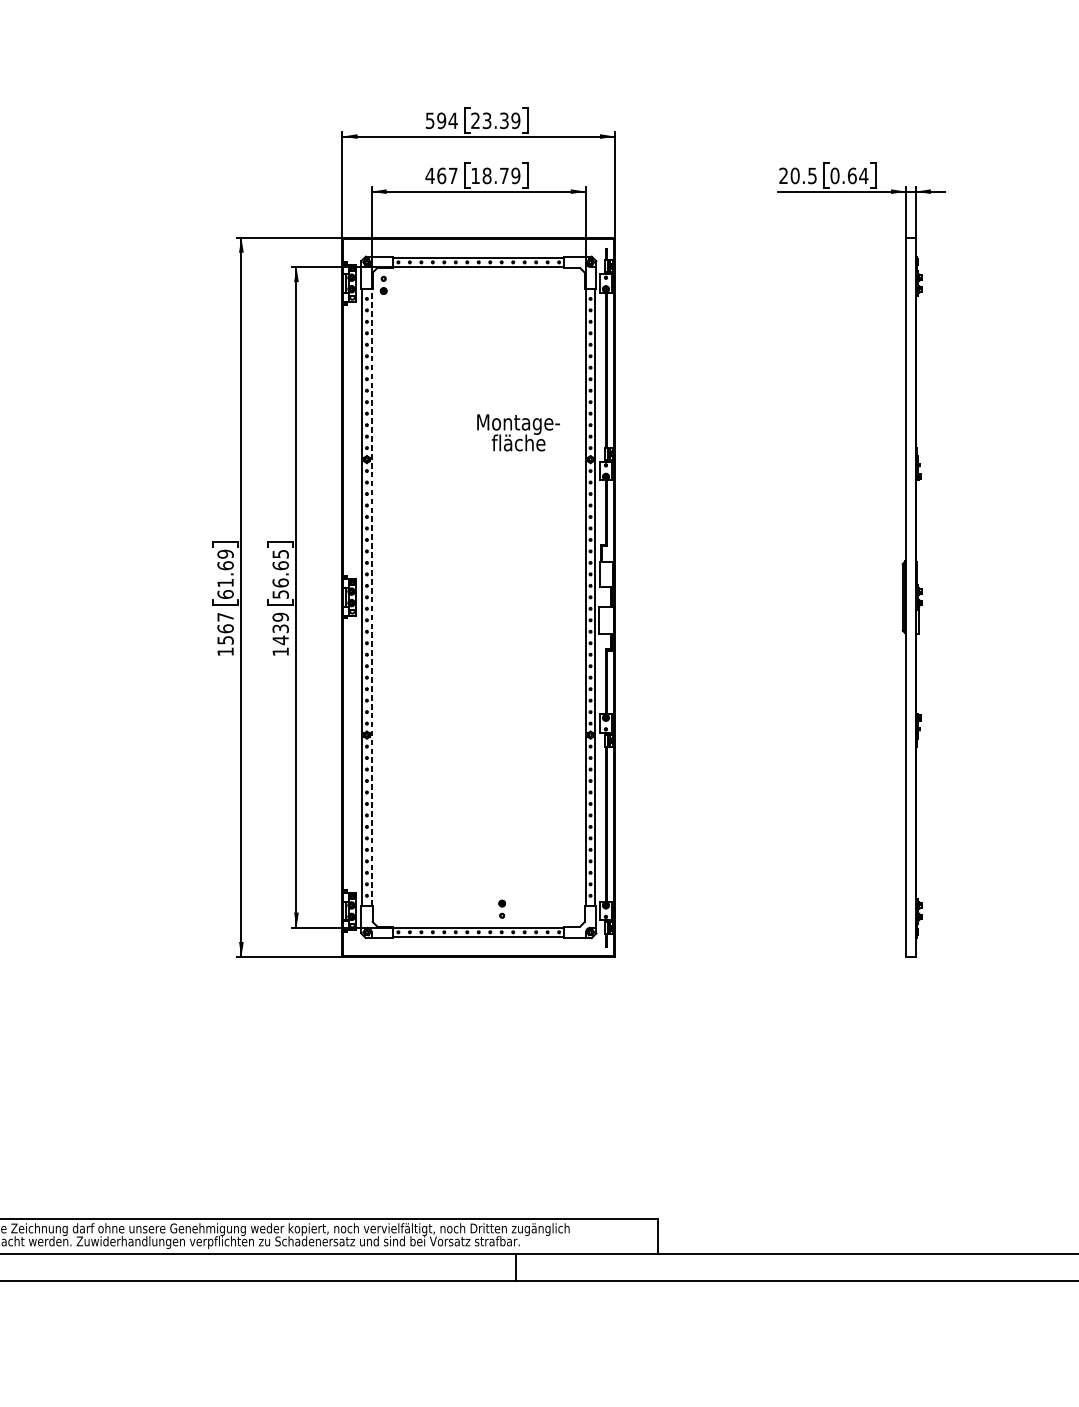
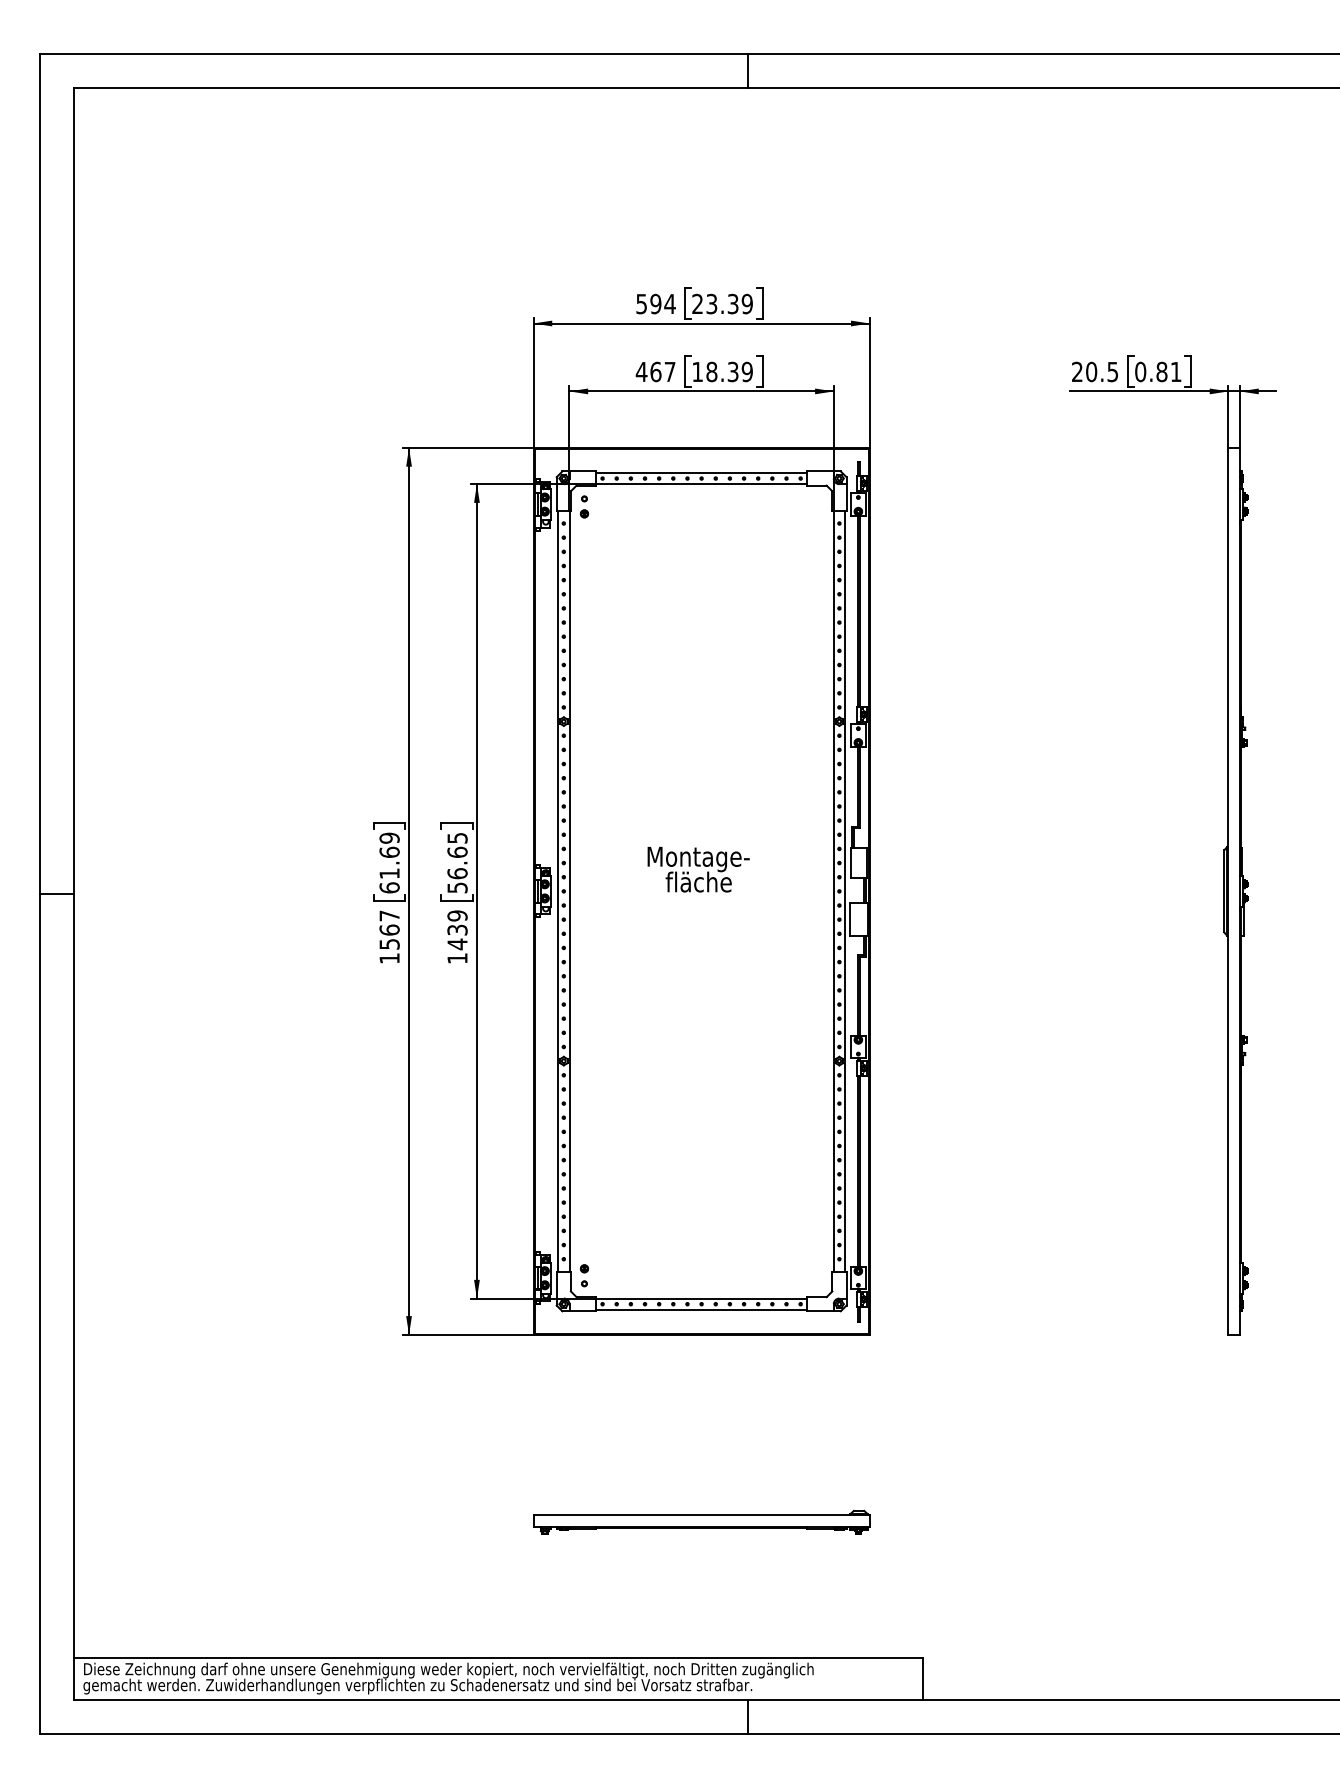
text: (503, 175) -> (732, 371), 18.79 -> 18.39
text: (857, 175) -> (1168, 371), 0.64 -> 0.81
text: (518, 432) -> (698, 869), moved
line: (371, 596) -> (569, 890), dashed -> solid
part: (502, 909) -> (584, 1275), moved
part: (478, 1108) -> (701, 1521), added

